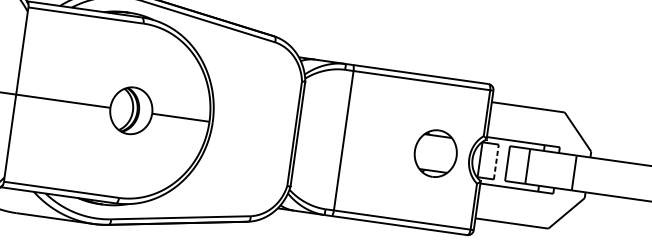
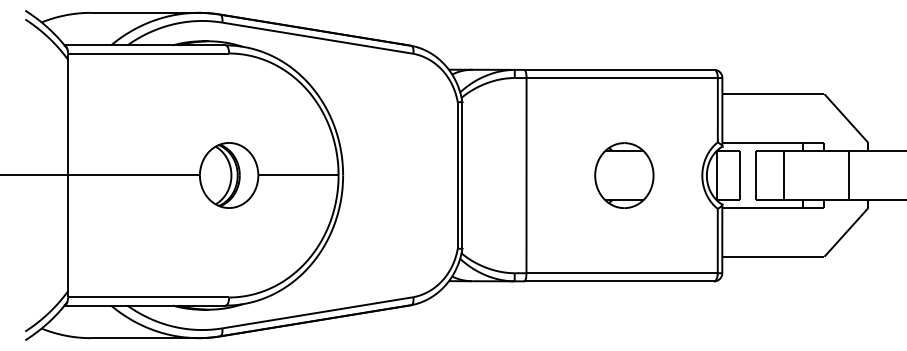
part: (435, 153) -> (624, 175), moved
line: (496, 161) -> (740, 174), dashed -> solid

